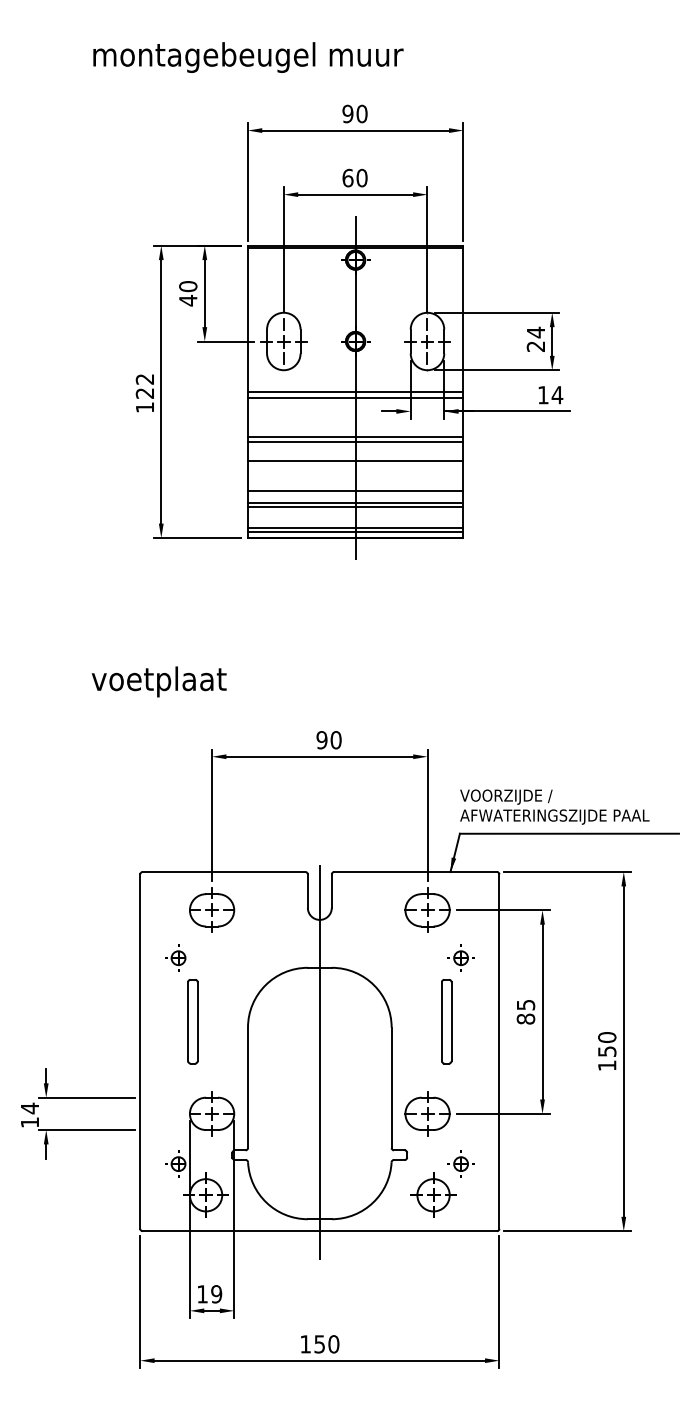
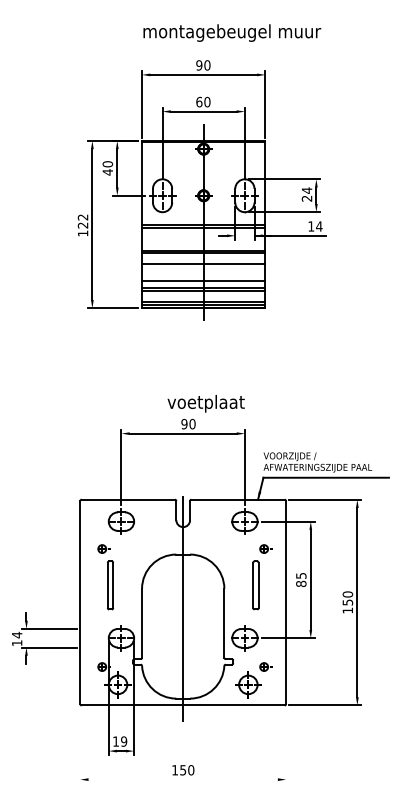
text: (248, 56) -> (232, 32), moved
text: (157, 681) -> (205, 403), moved
line: (140, 1301) -> (80, 745), removed
line: (500, 1301) -> (286, 745), removed
line: (318, 1360) -> (182, 779), removed

